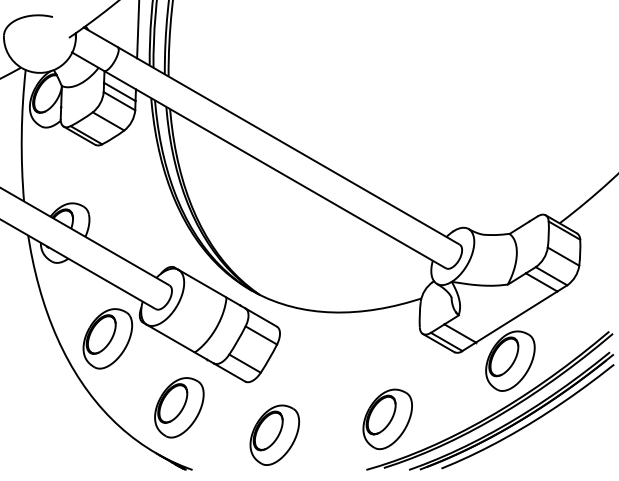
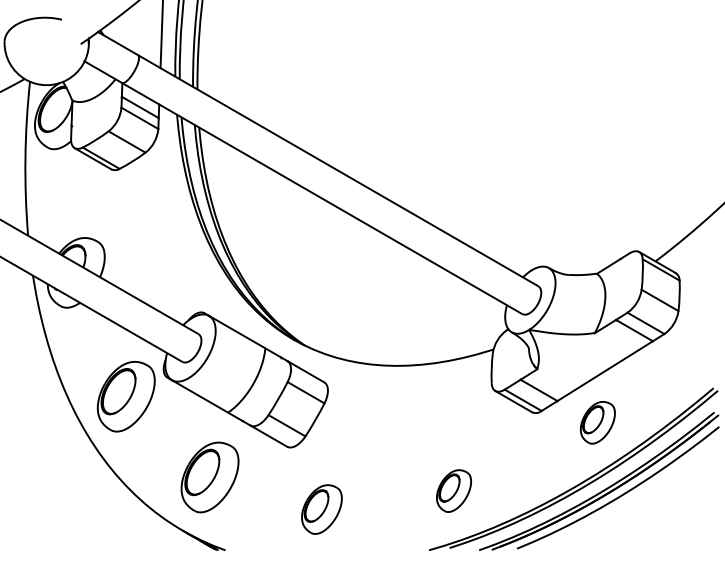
part: (510, 360) -> (597, 422), size x0.6
part: (387, 419) -> (453, 491), size x0.6
part: (274, 434) -> (321, 508), size x0.7

